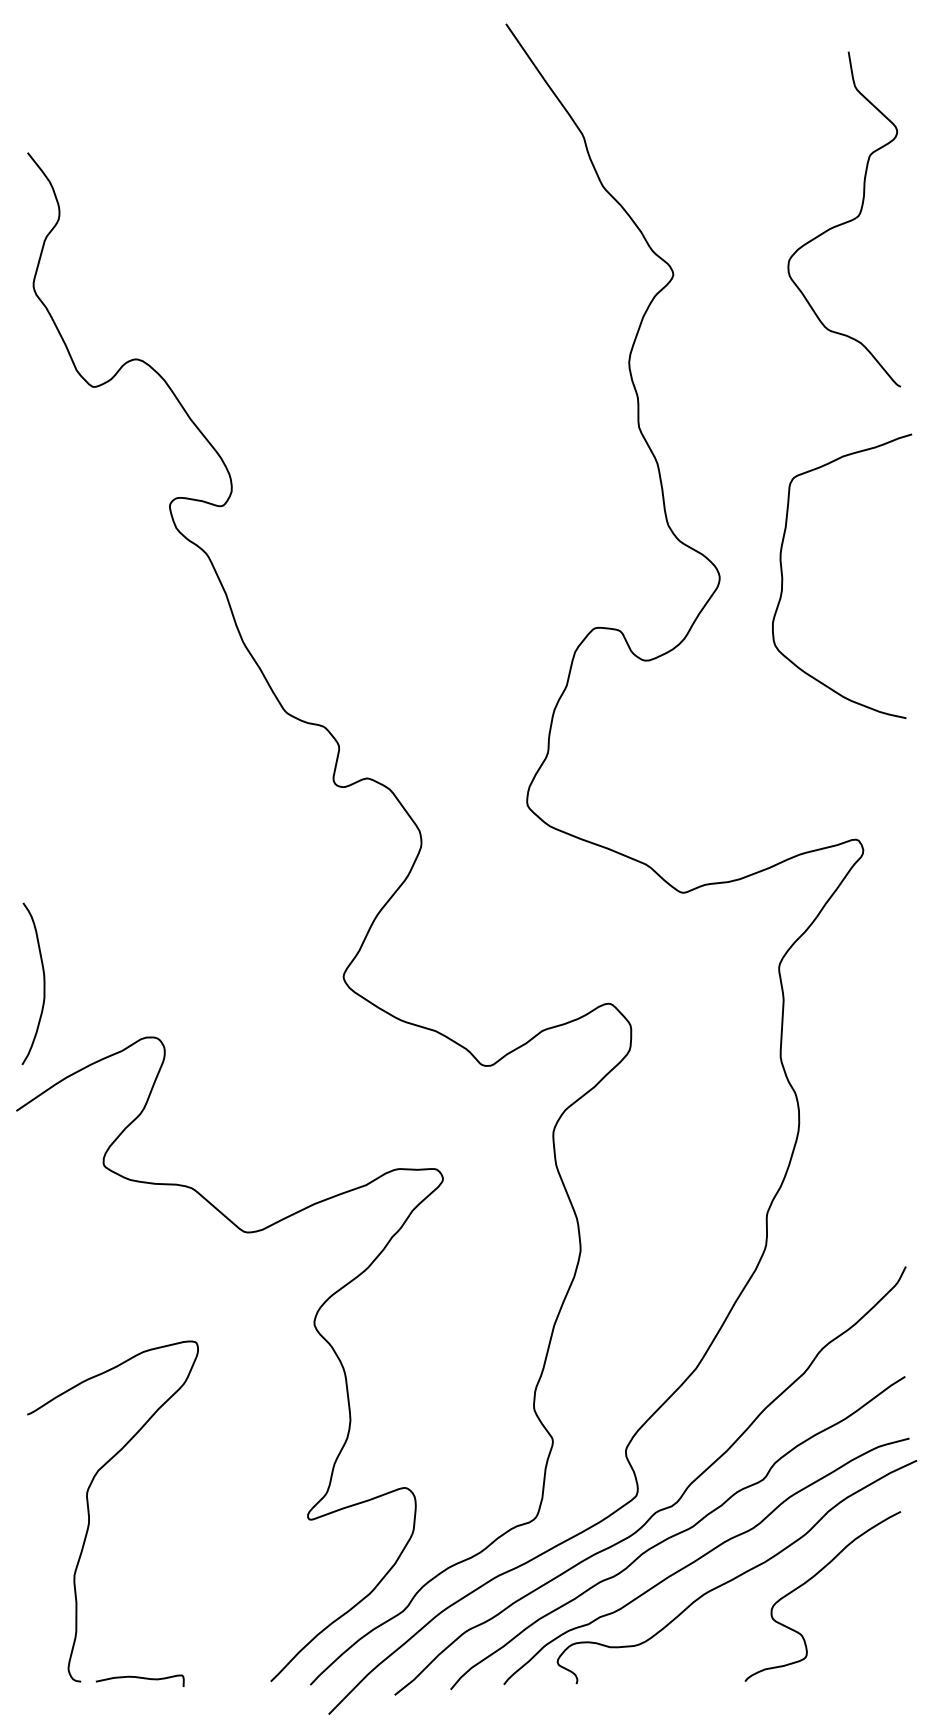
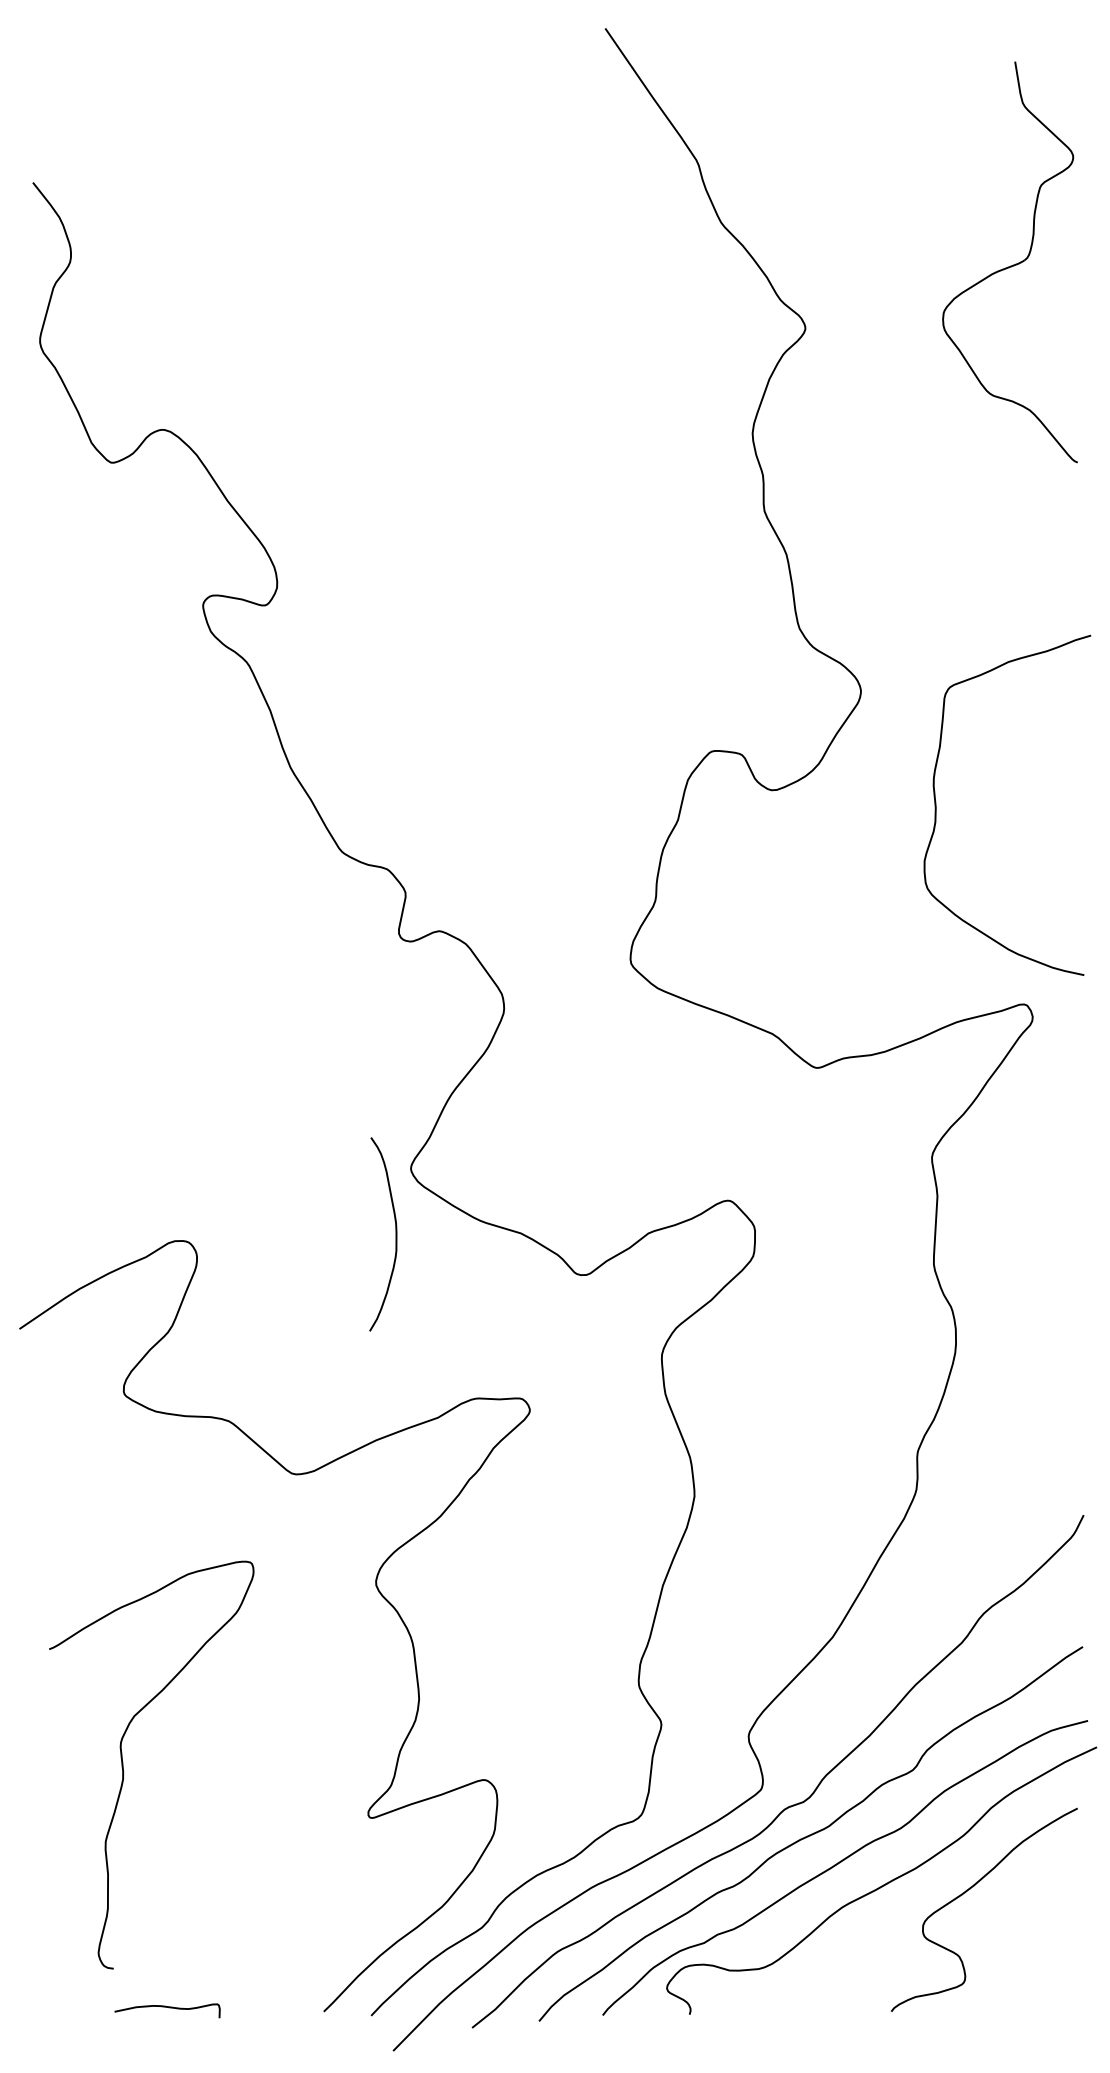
curve: (783, 577) -> (937, 806), moved
curve: (43, 983) -> (395, 1233), moved
curve: (89, 1511) -> (123, 1765), moved

